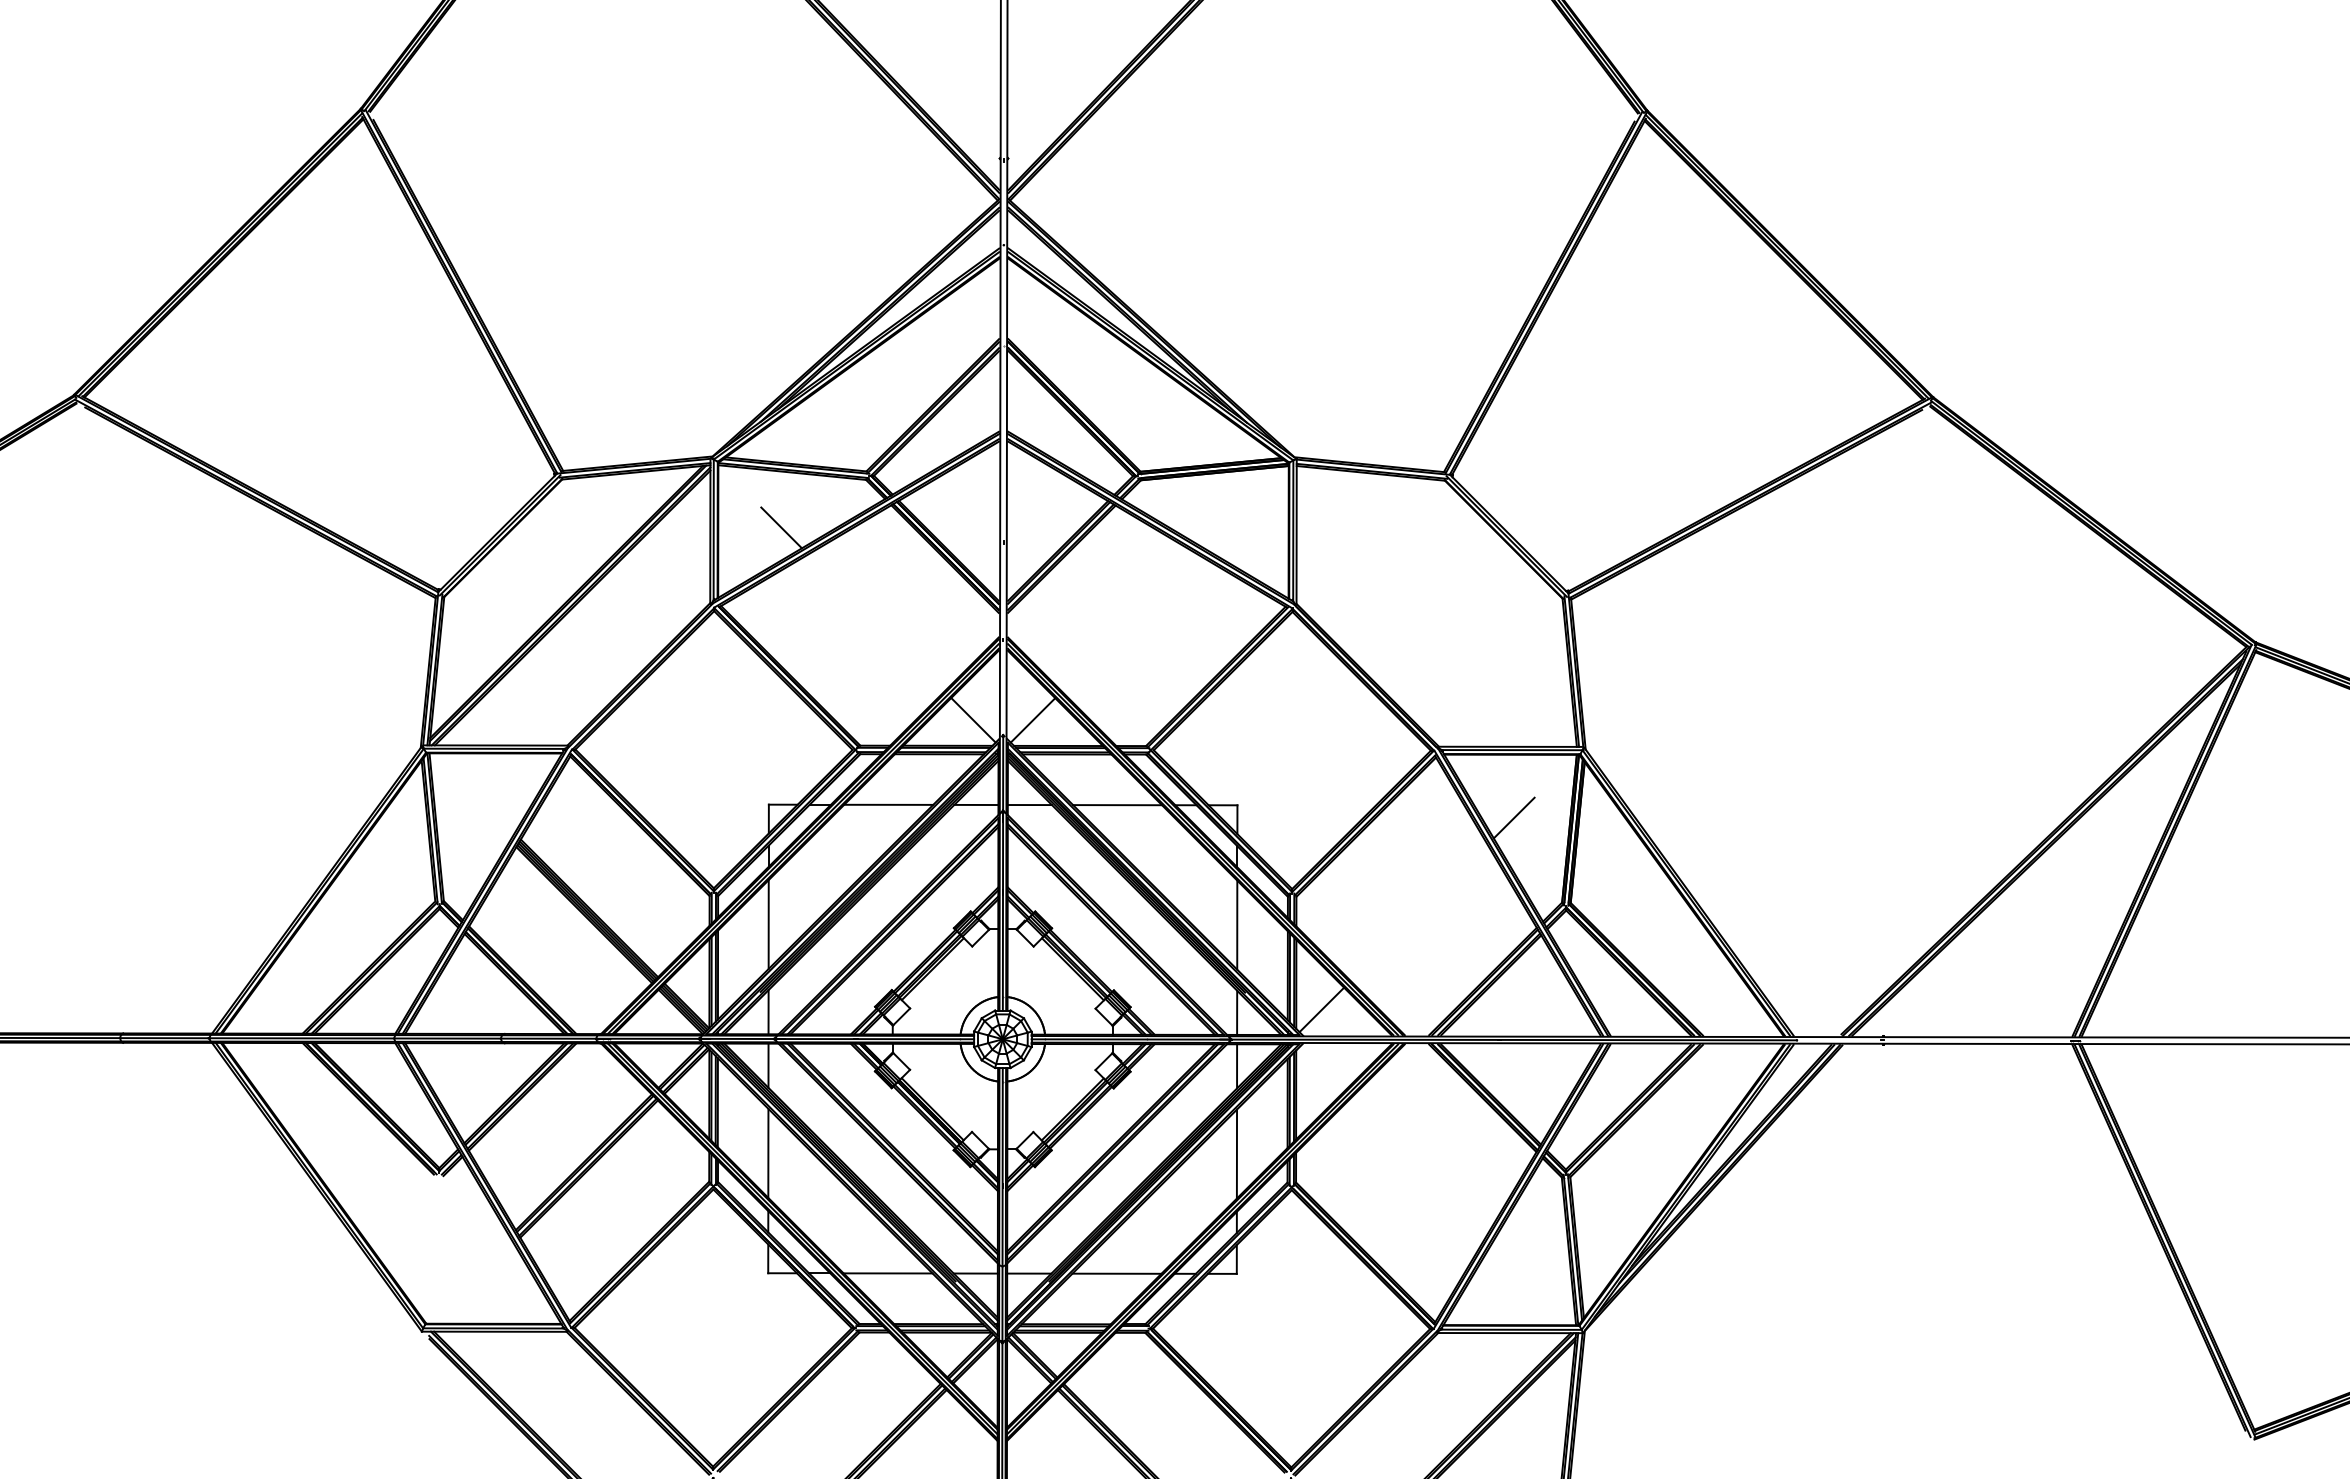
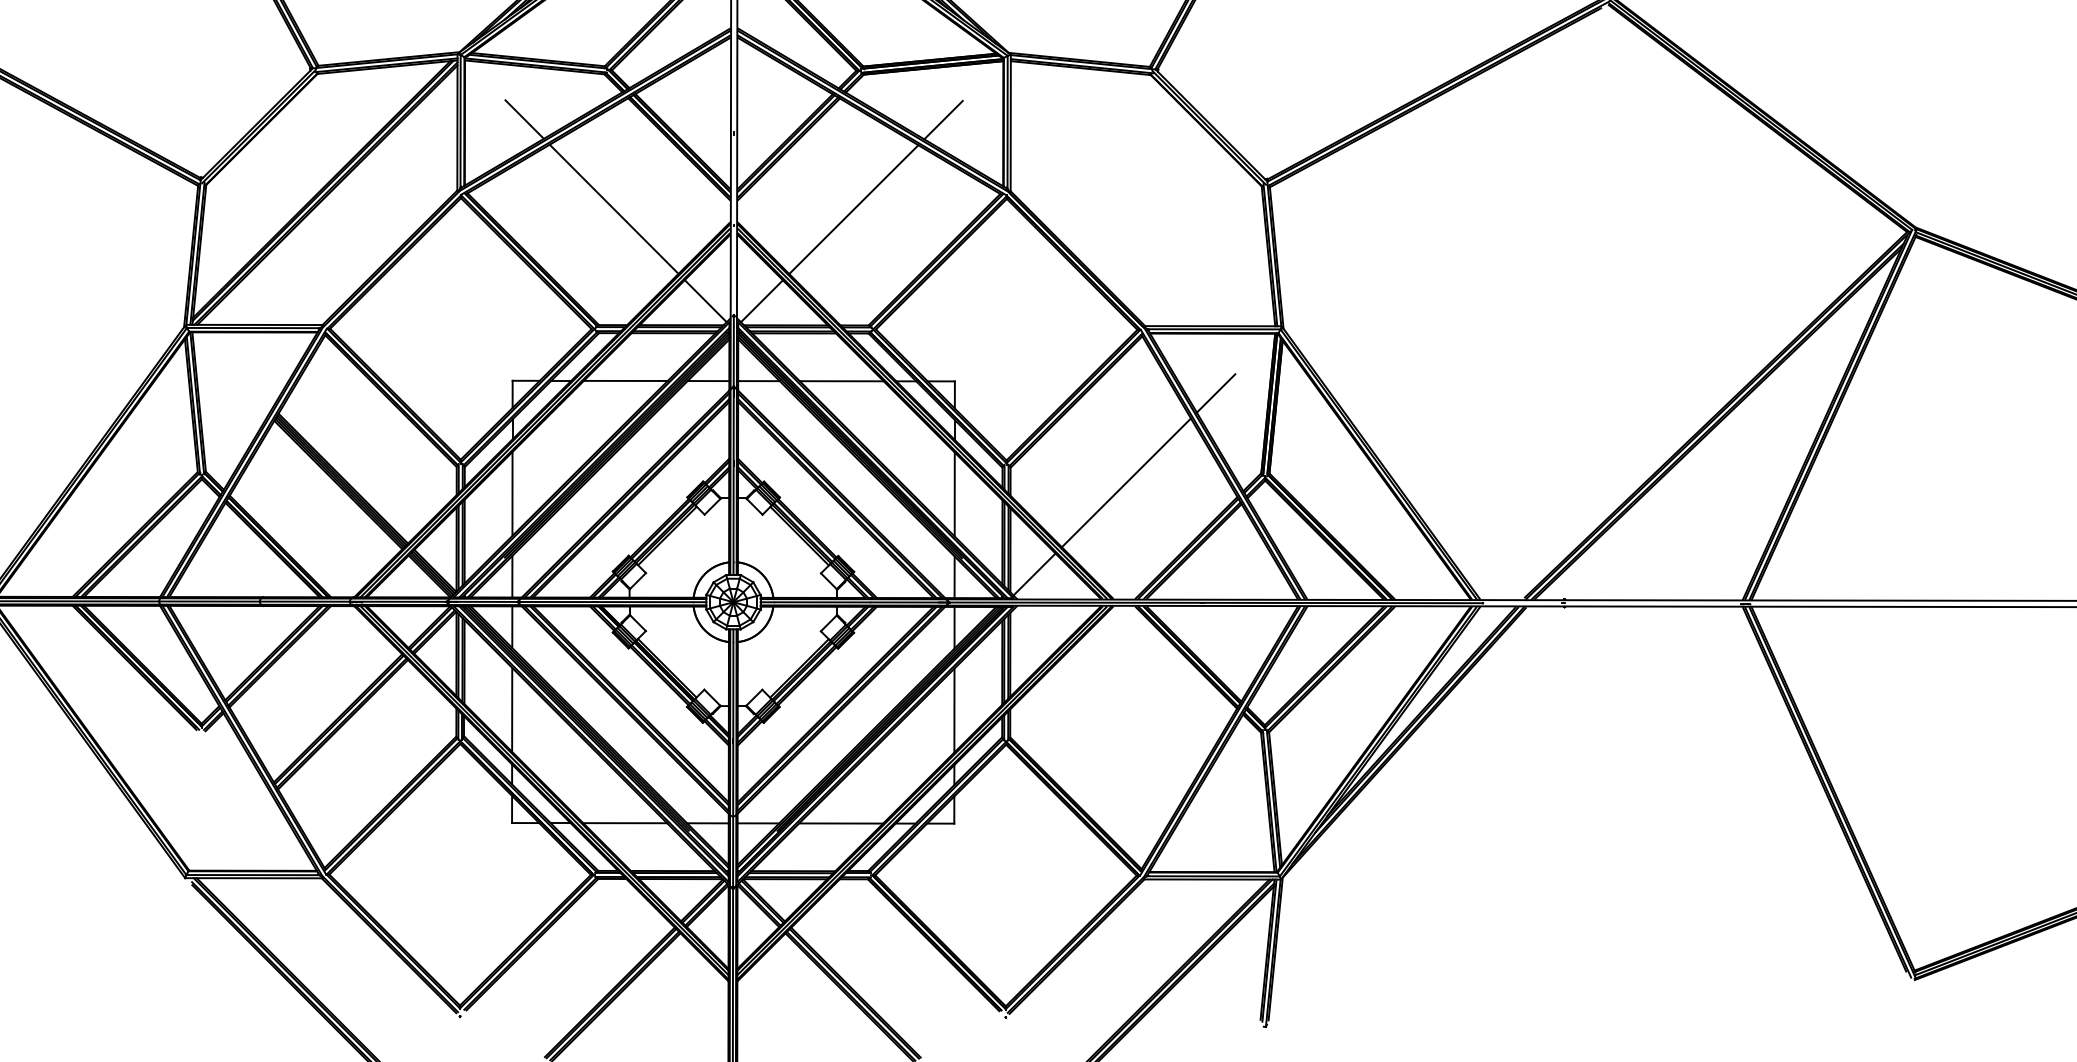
line: (1225, 528) -> (943, 120), added
line: (876, 622) -> (614, 208), added
line: (1129, 623) -> (853, 209), added
line: (1418, 912) -> (1125, 482), added

